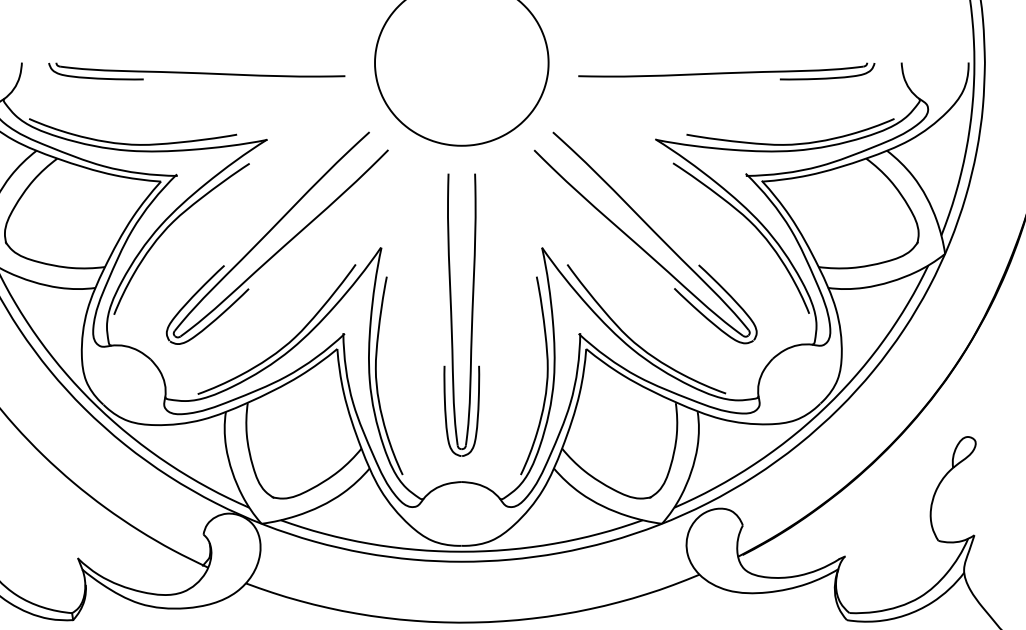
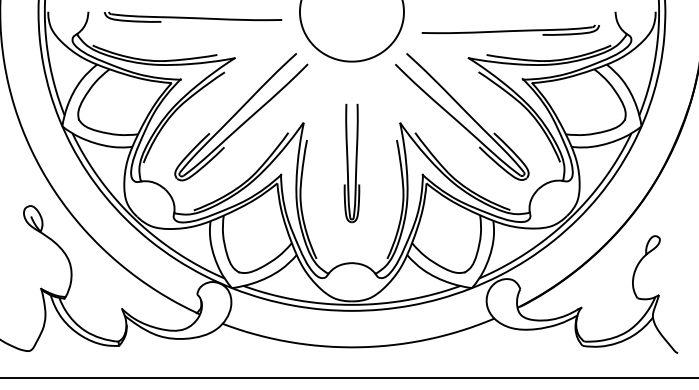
part: (726, 70) -> (510, 29), moved
part: (461, 315) -> (351, 163), size x0.7

